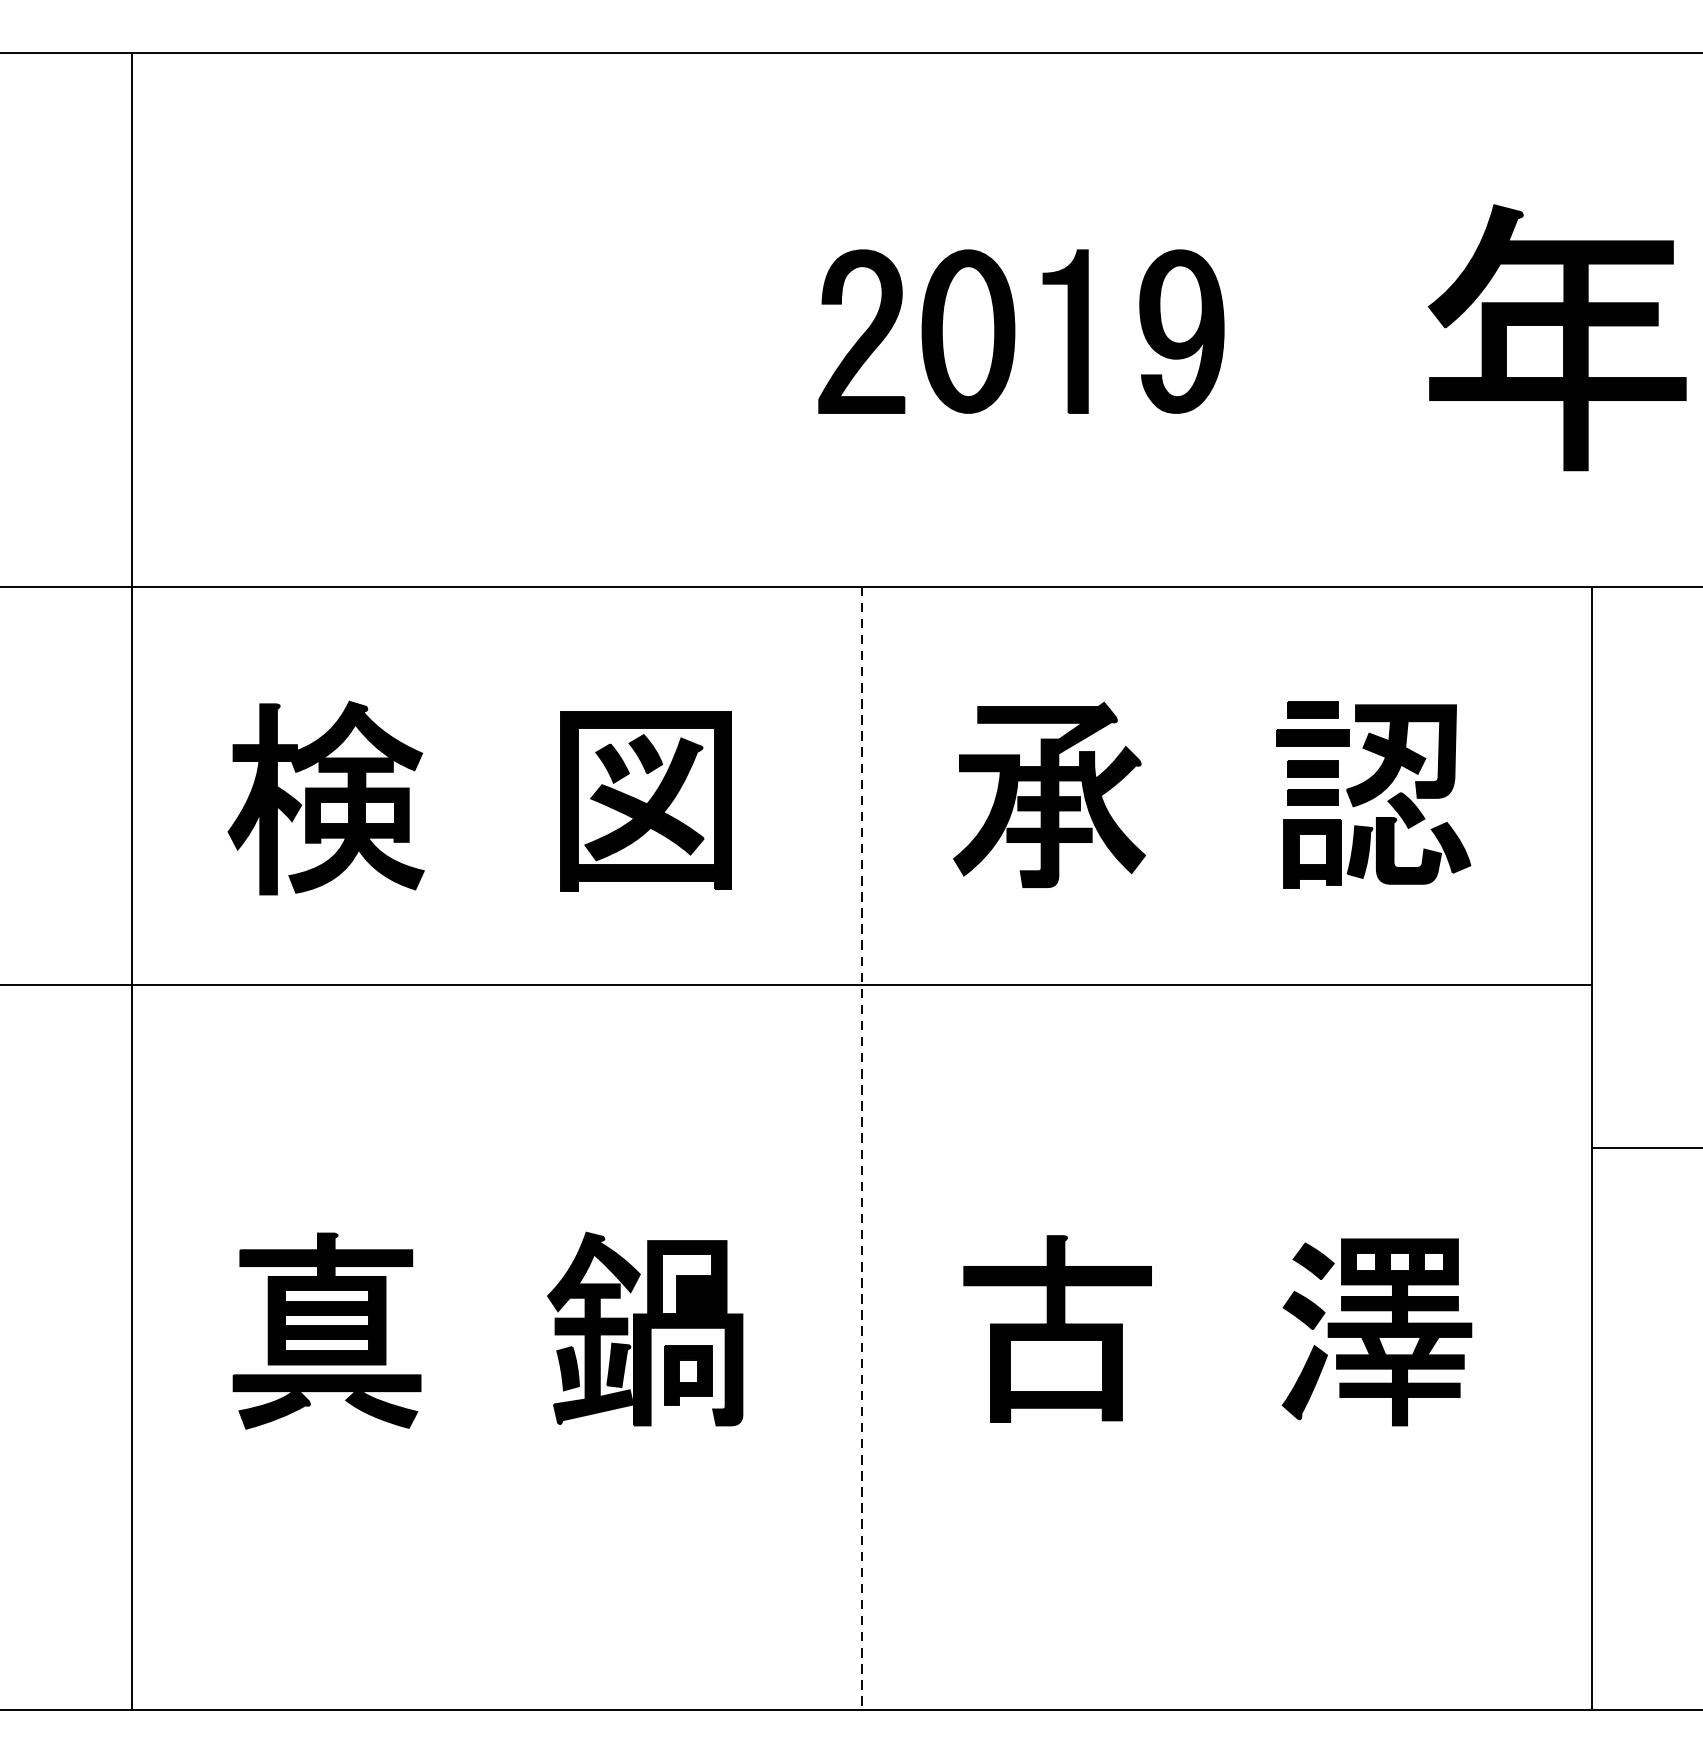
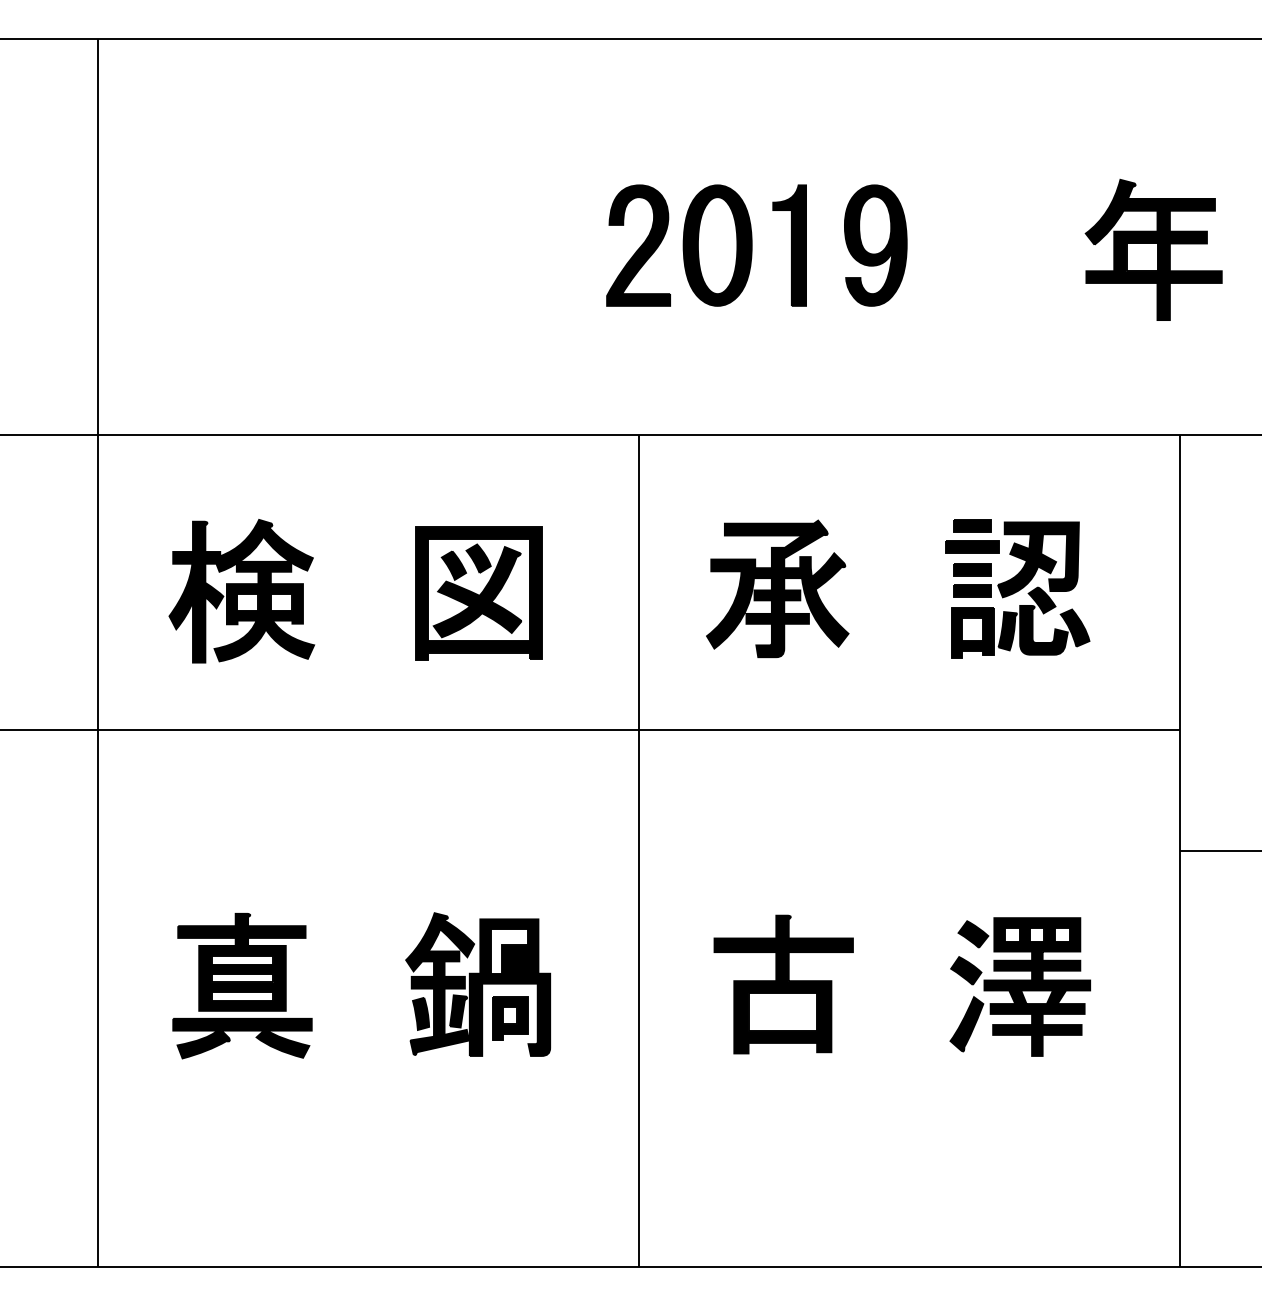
part: (1556, 336) -> (1153, 249), size x0.71
line: (861, 1149) -> (638, 851), dashed -> solid

